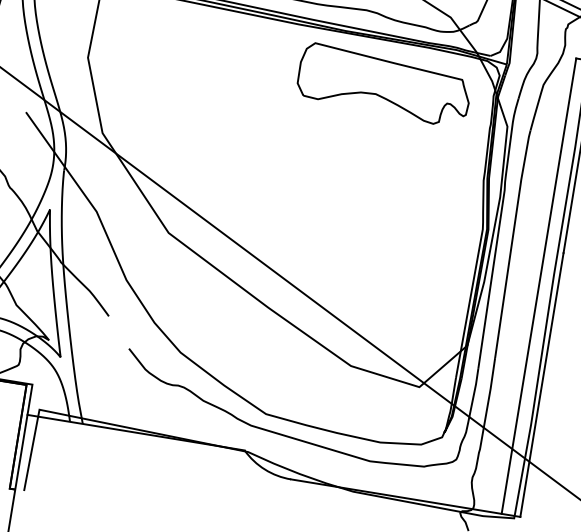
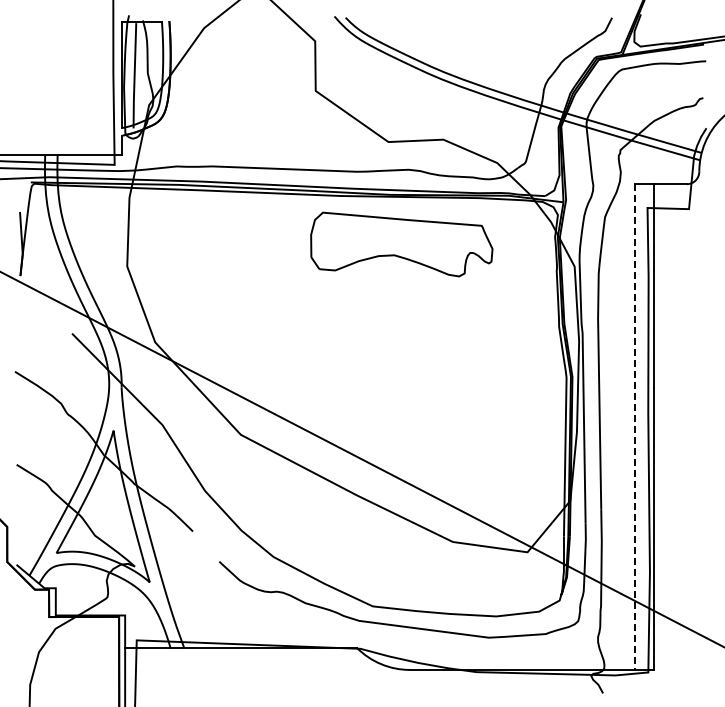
part: (384, 85) -> (401, 244), moved
line: (538, 286) -> (634, 427), solid -> dashed

